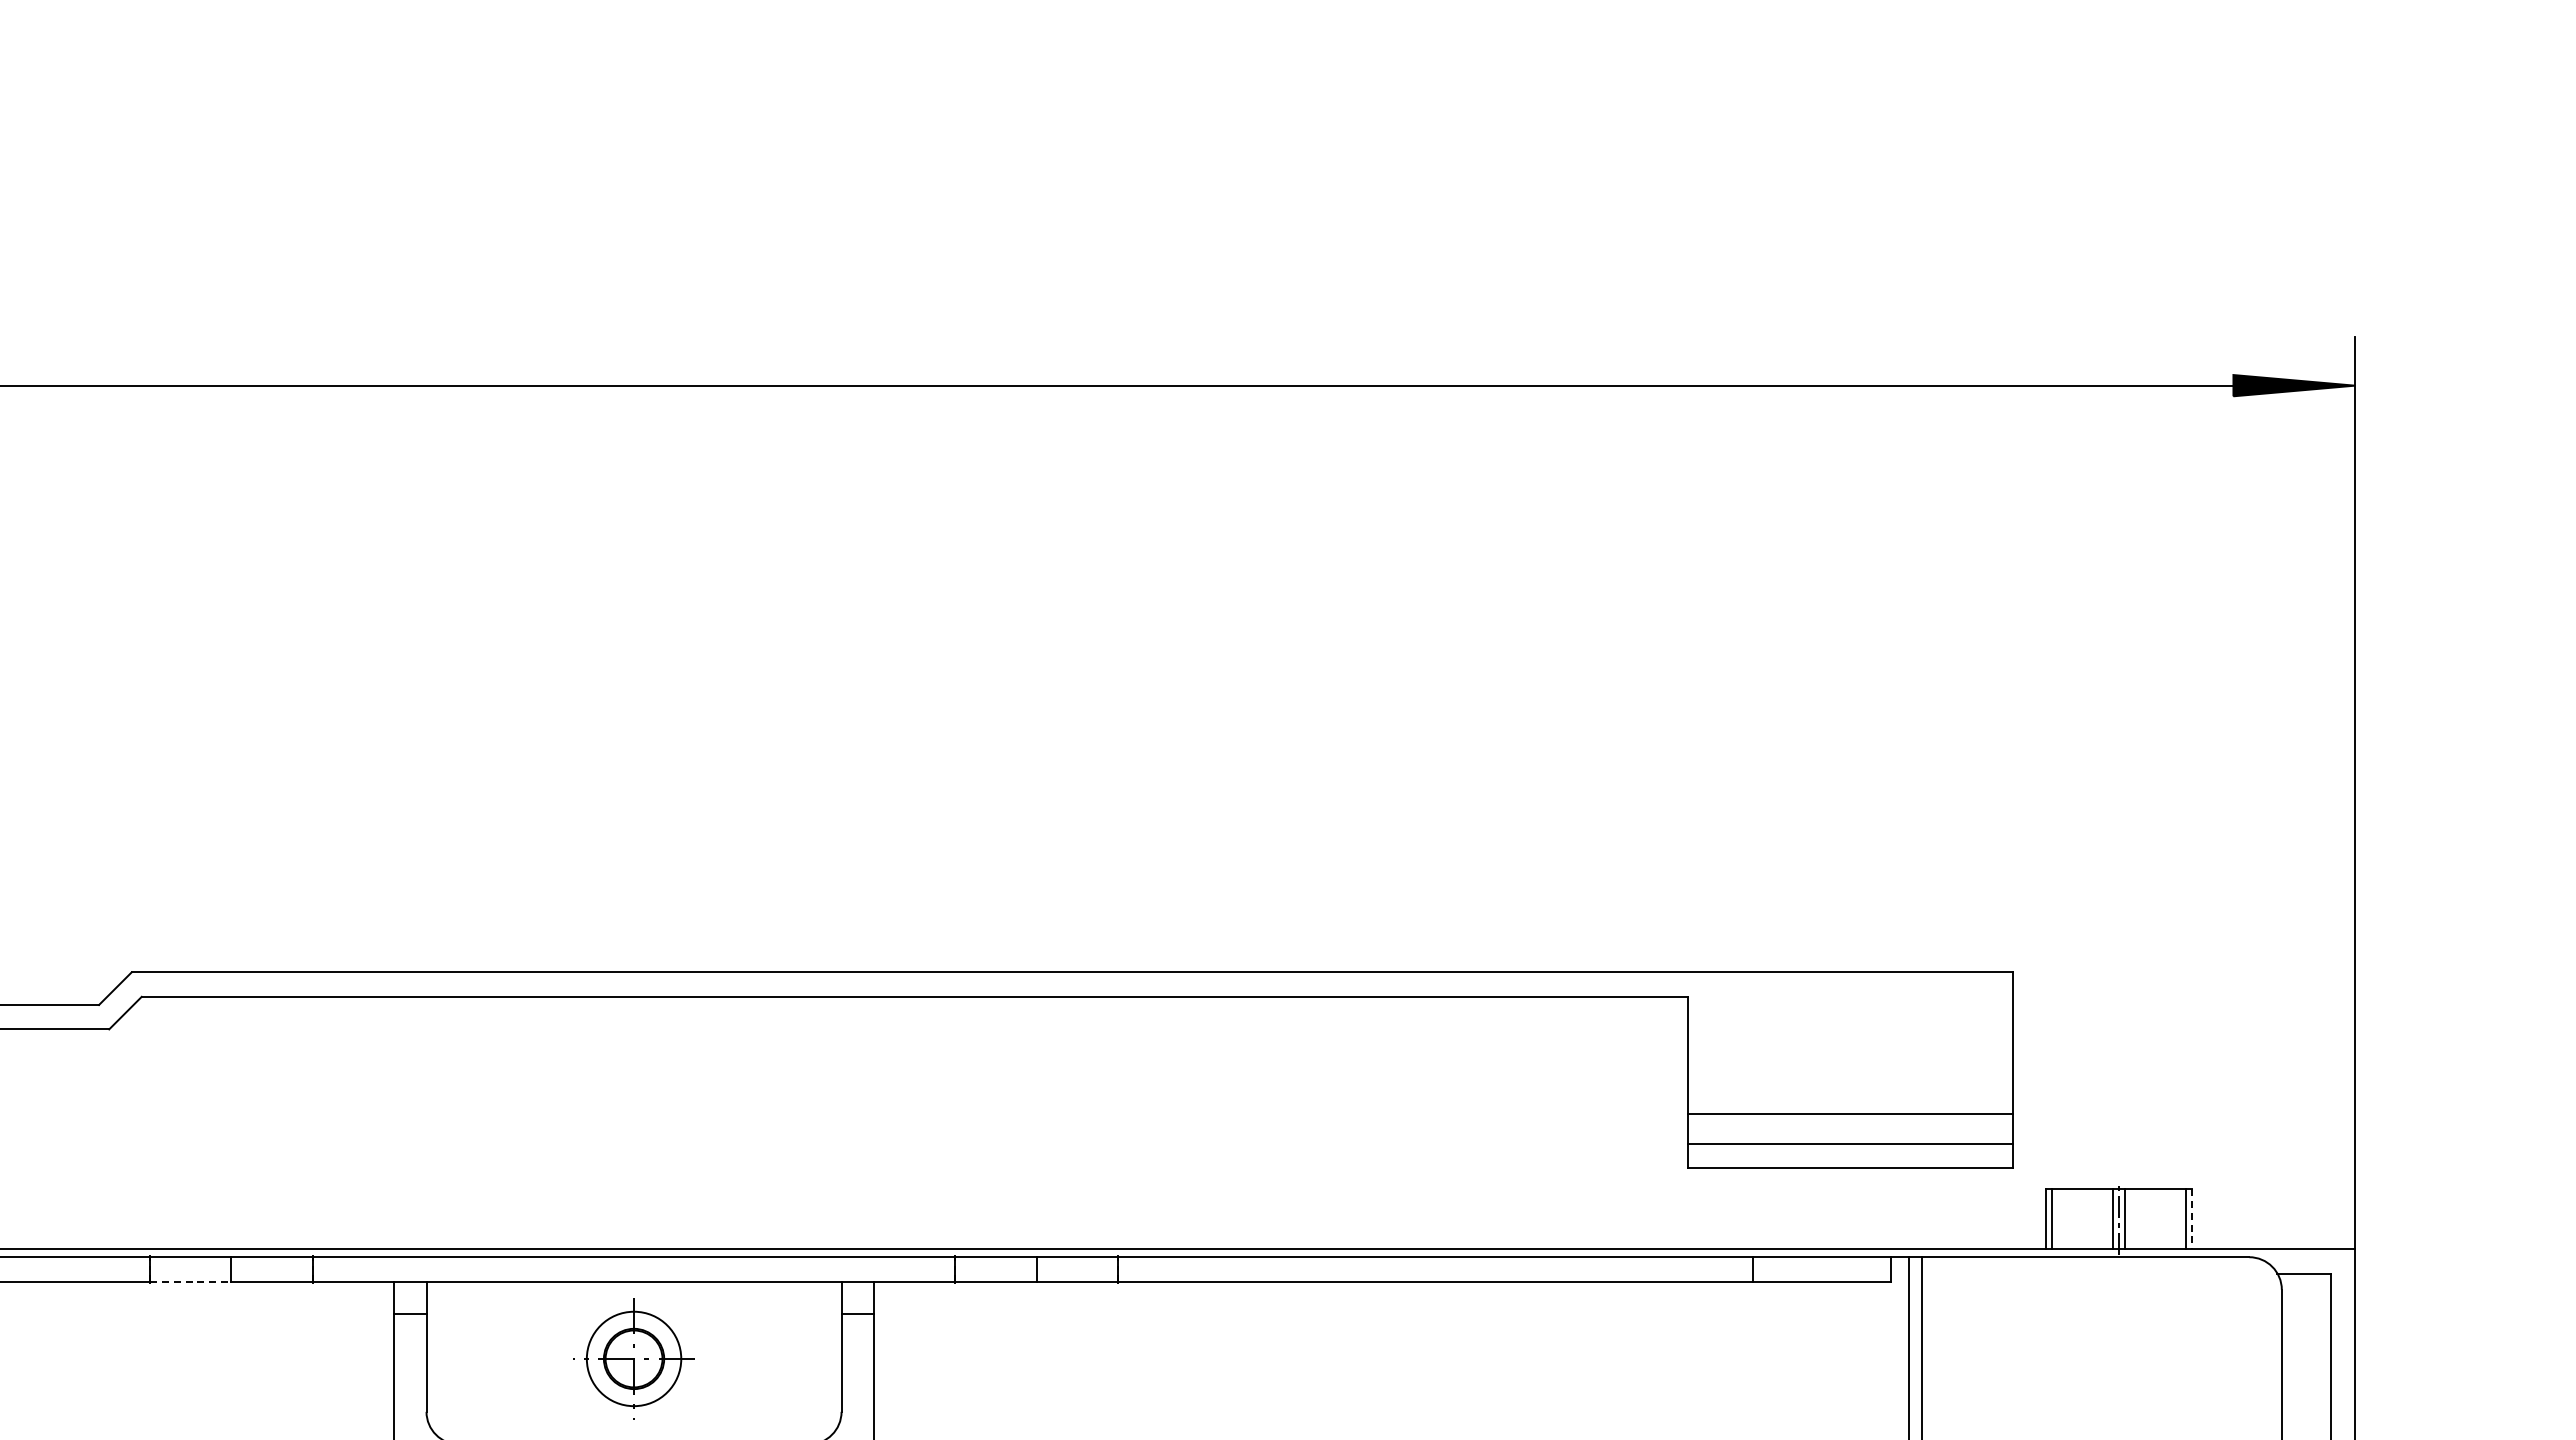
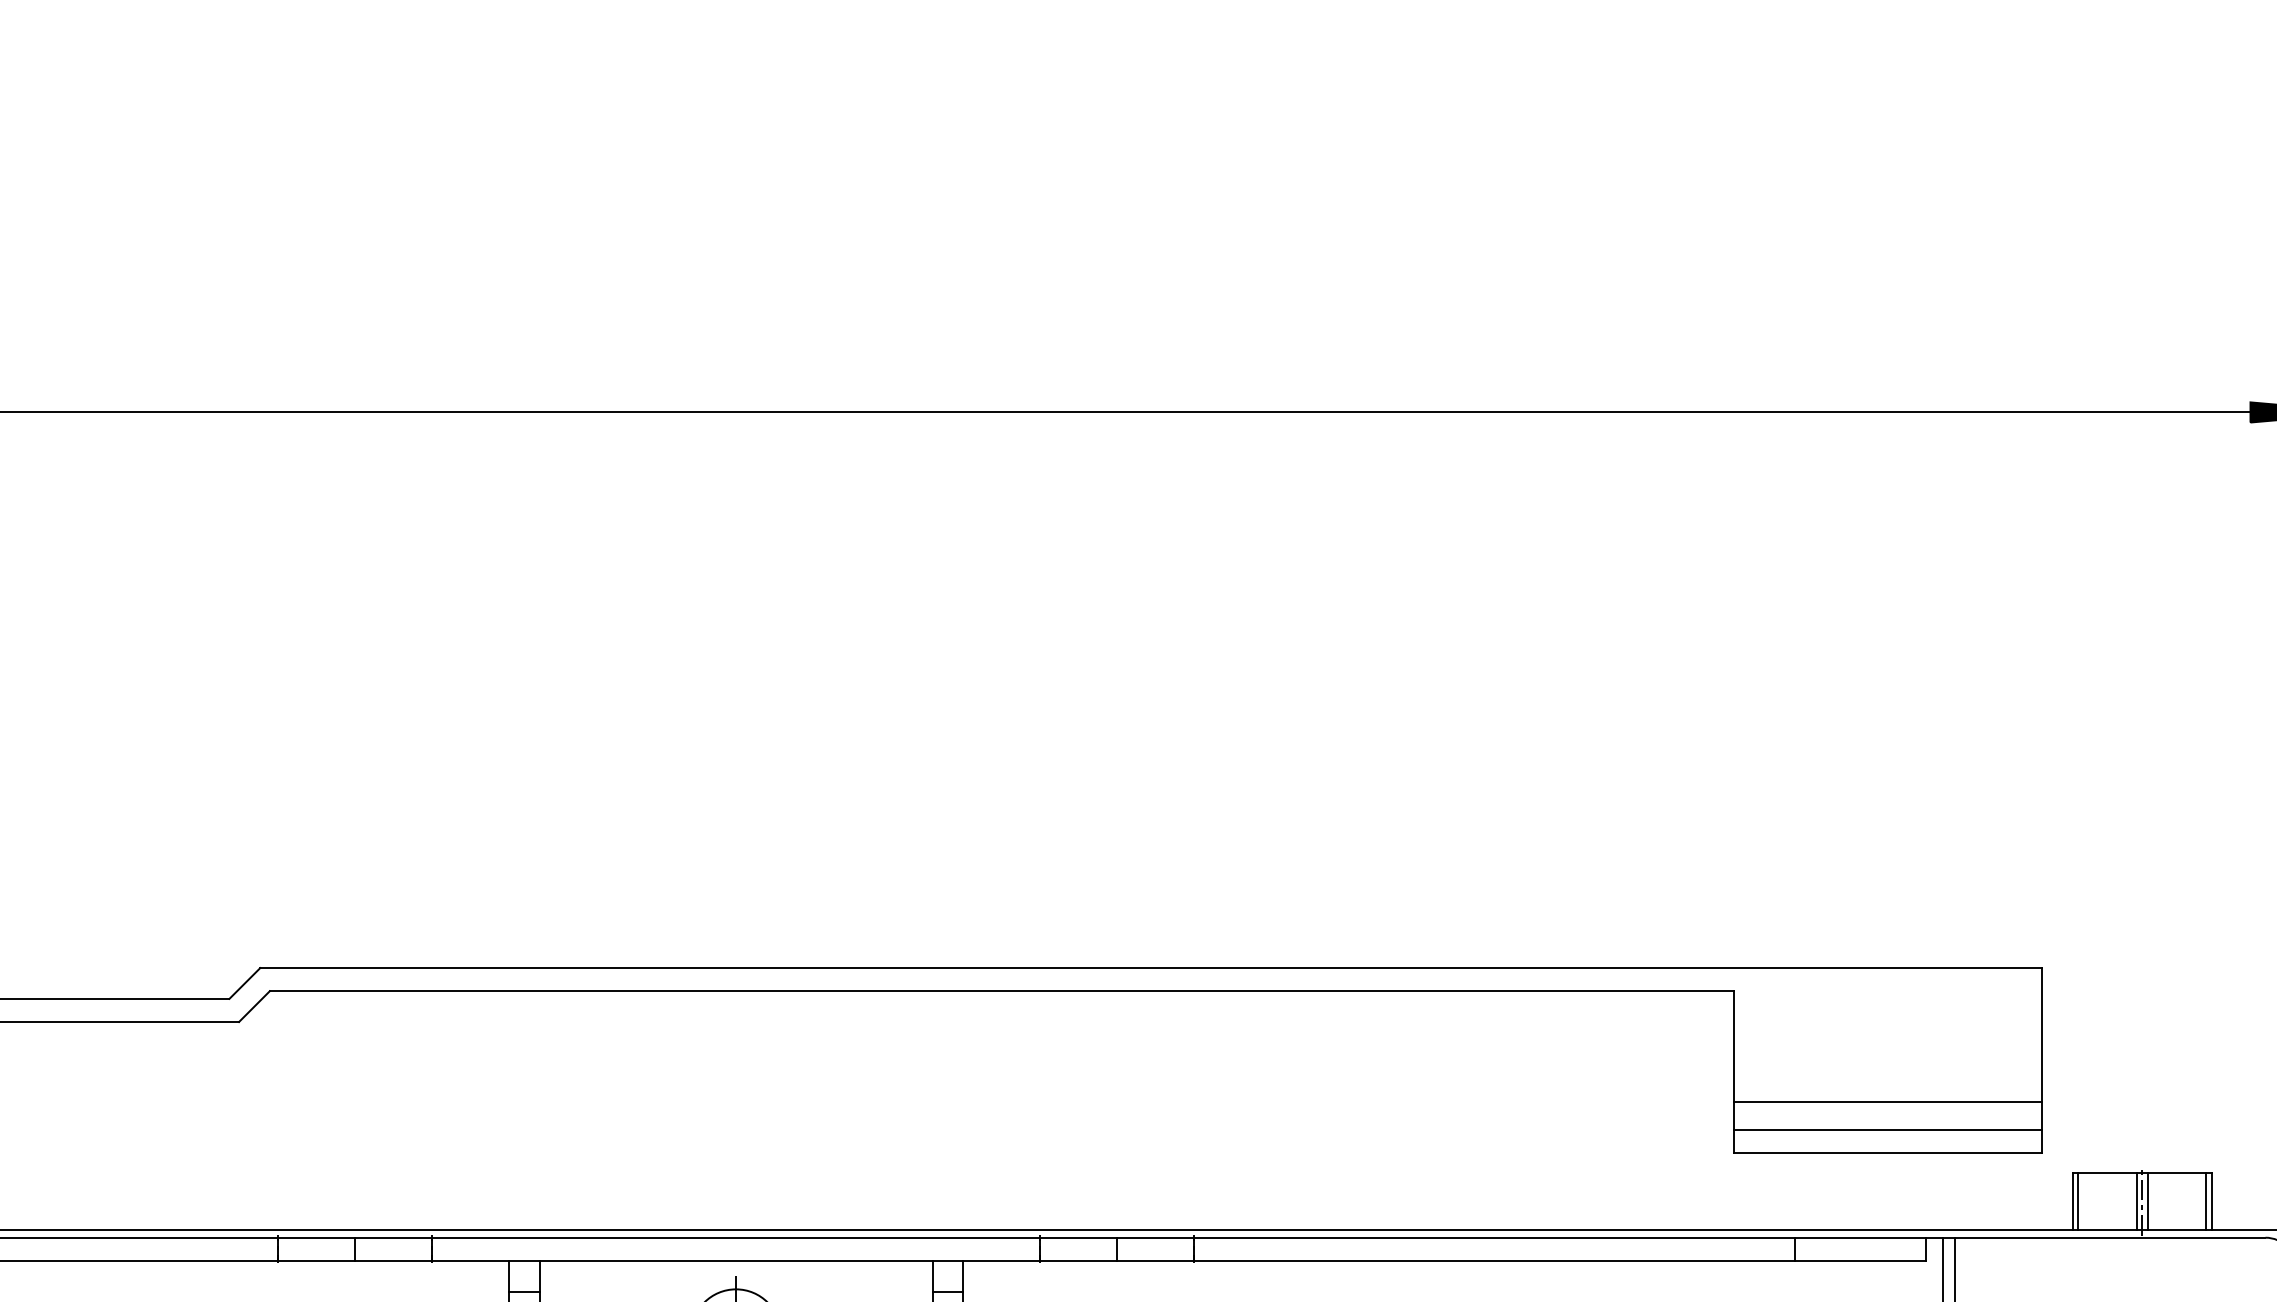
line: (2192, 1219) -> (2211, 1202), dashed -> solid
line: (190, 1281) -> (316, 1260), dashed -> solid

